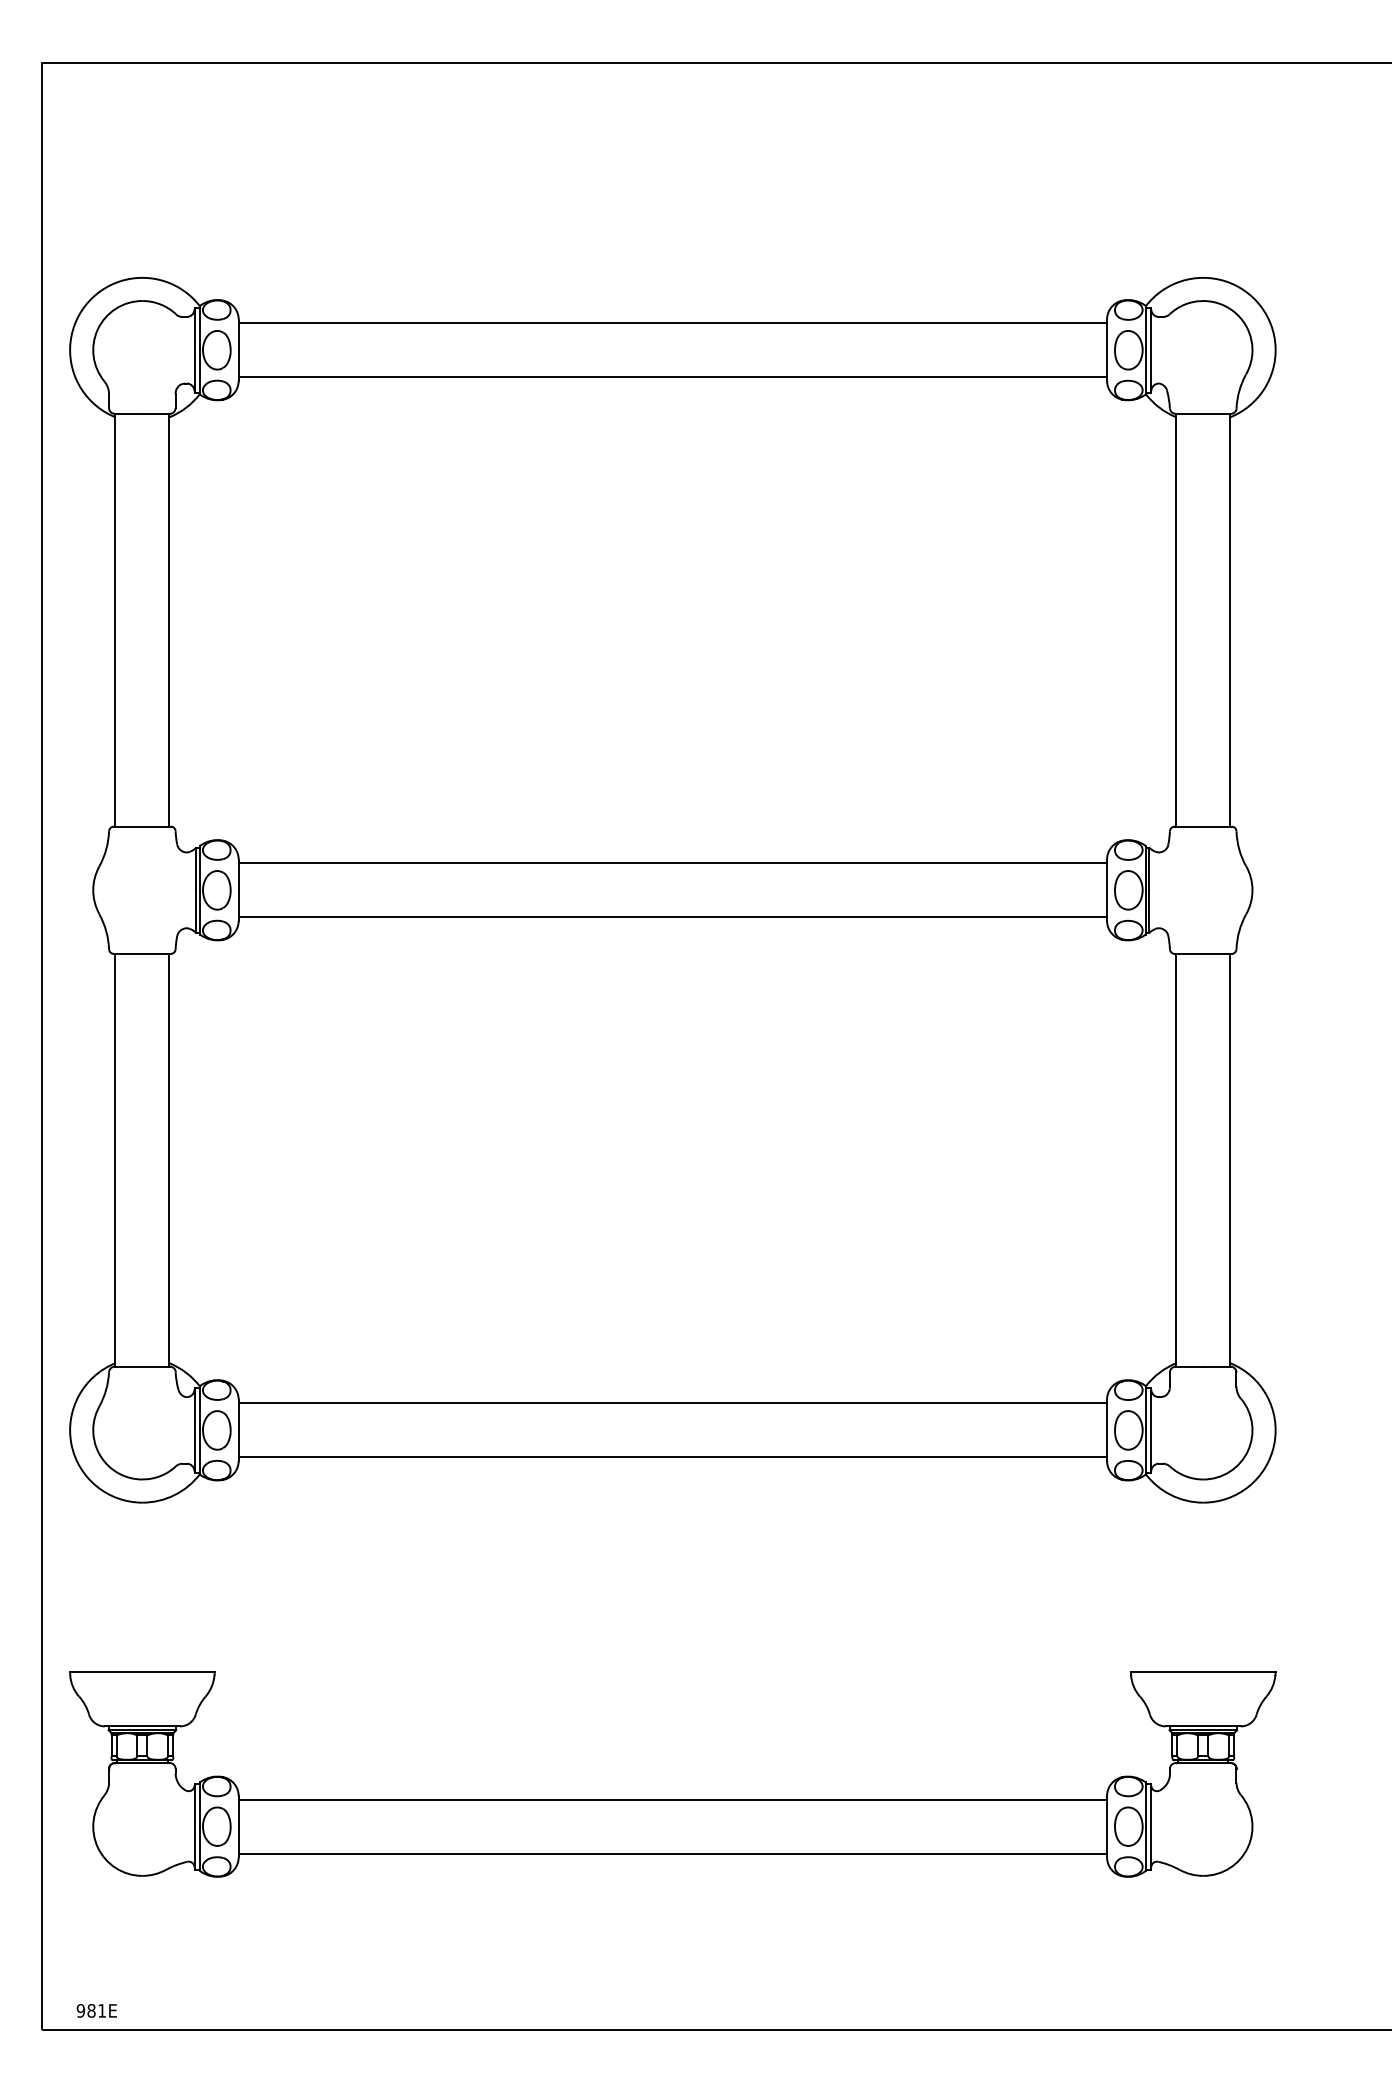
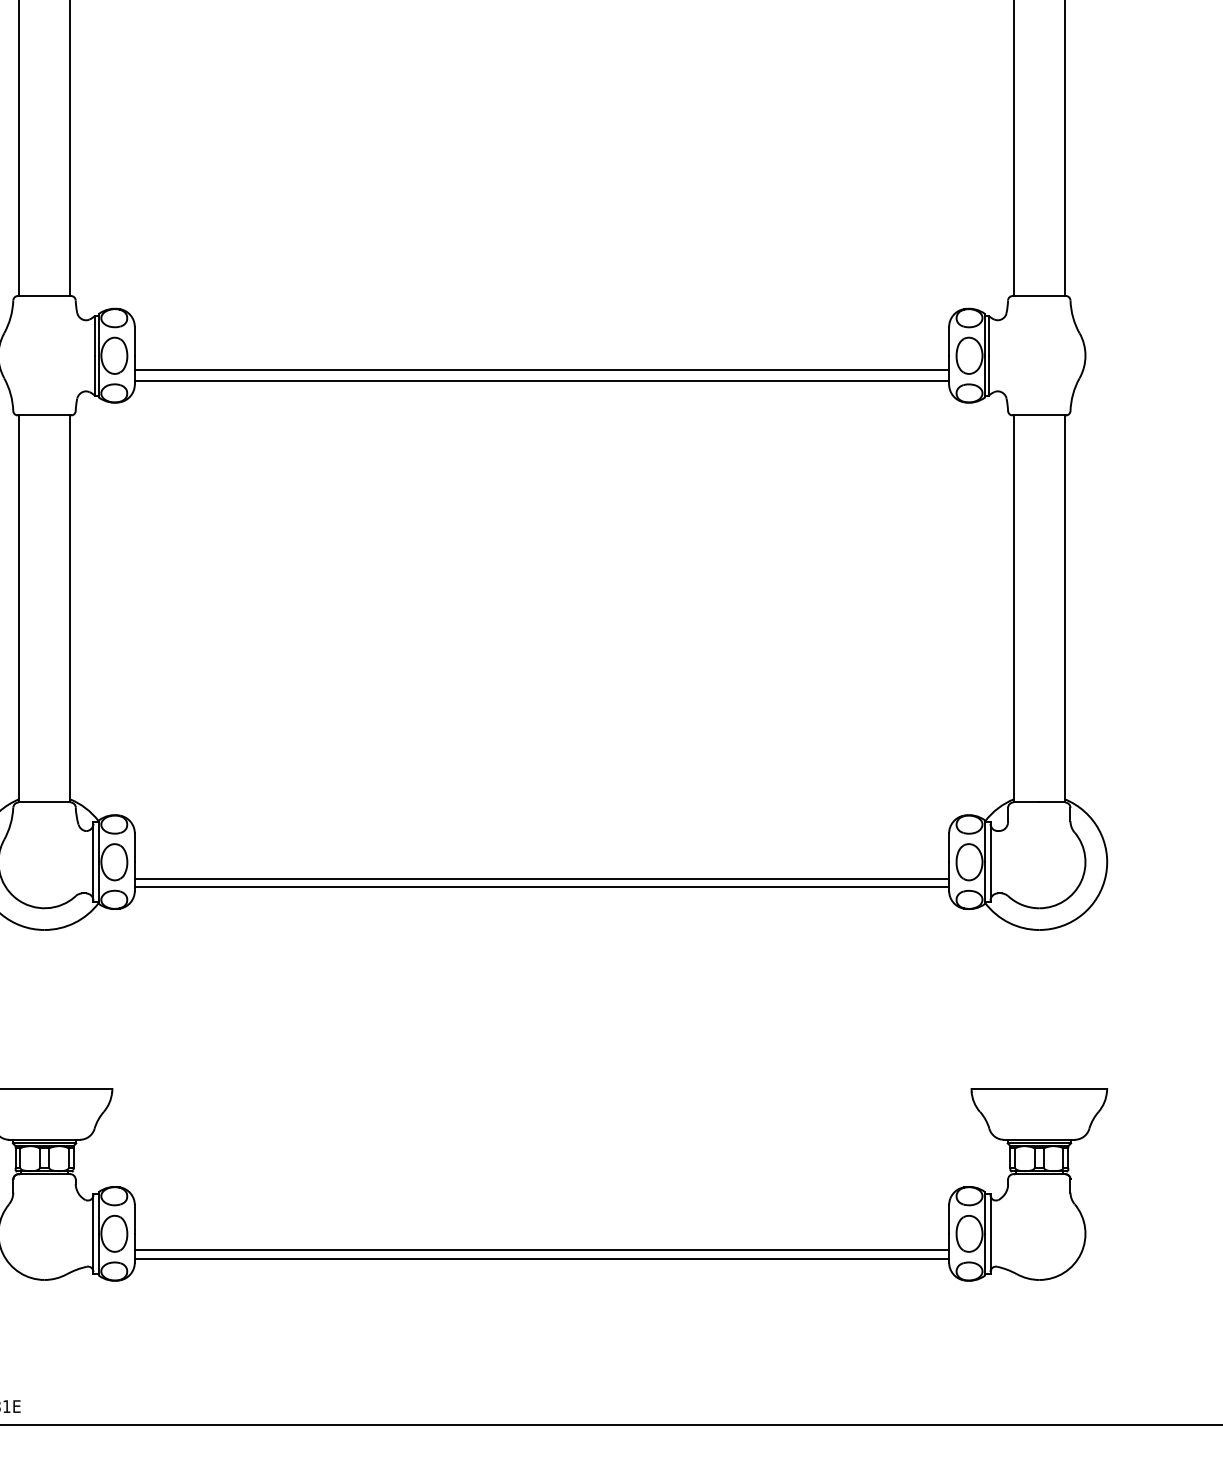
line: (672, 863) -> (541, 370), moved
line: (672, 1403) -> (541, 879), moved
line: (672, 1799) -> (541, 1249), moved

